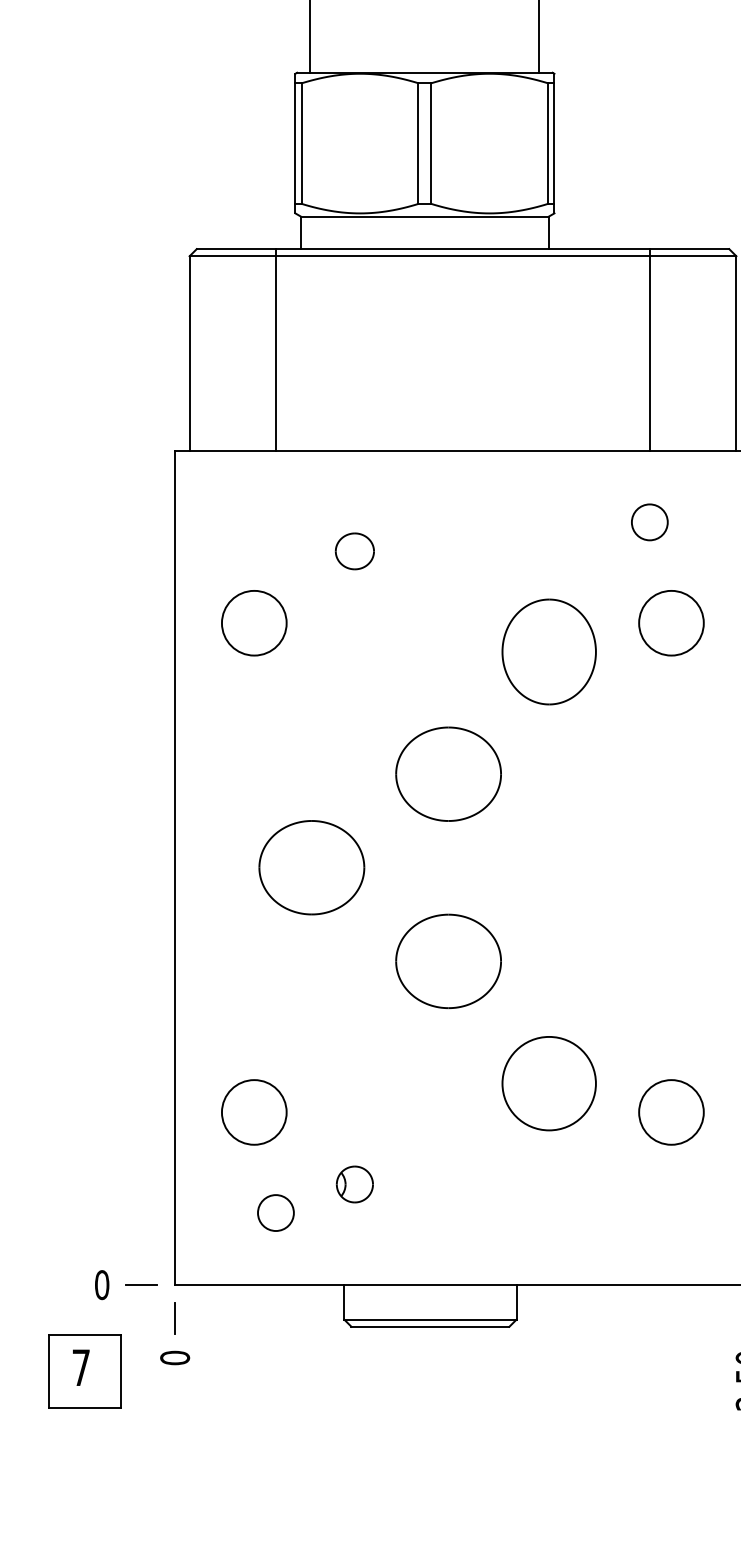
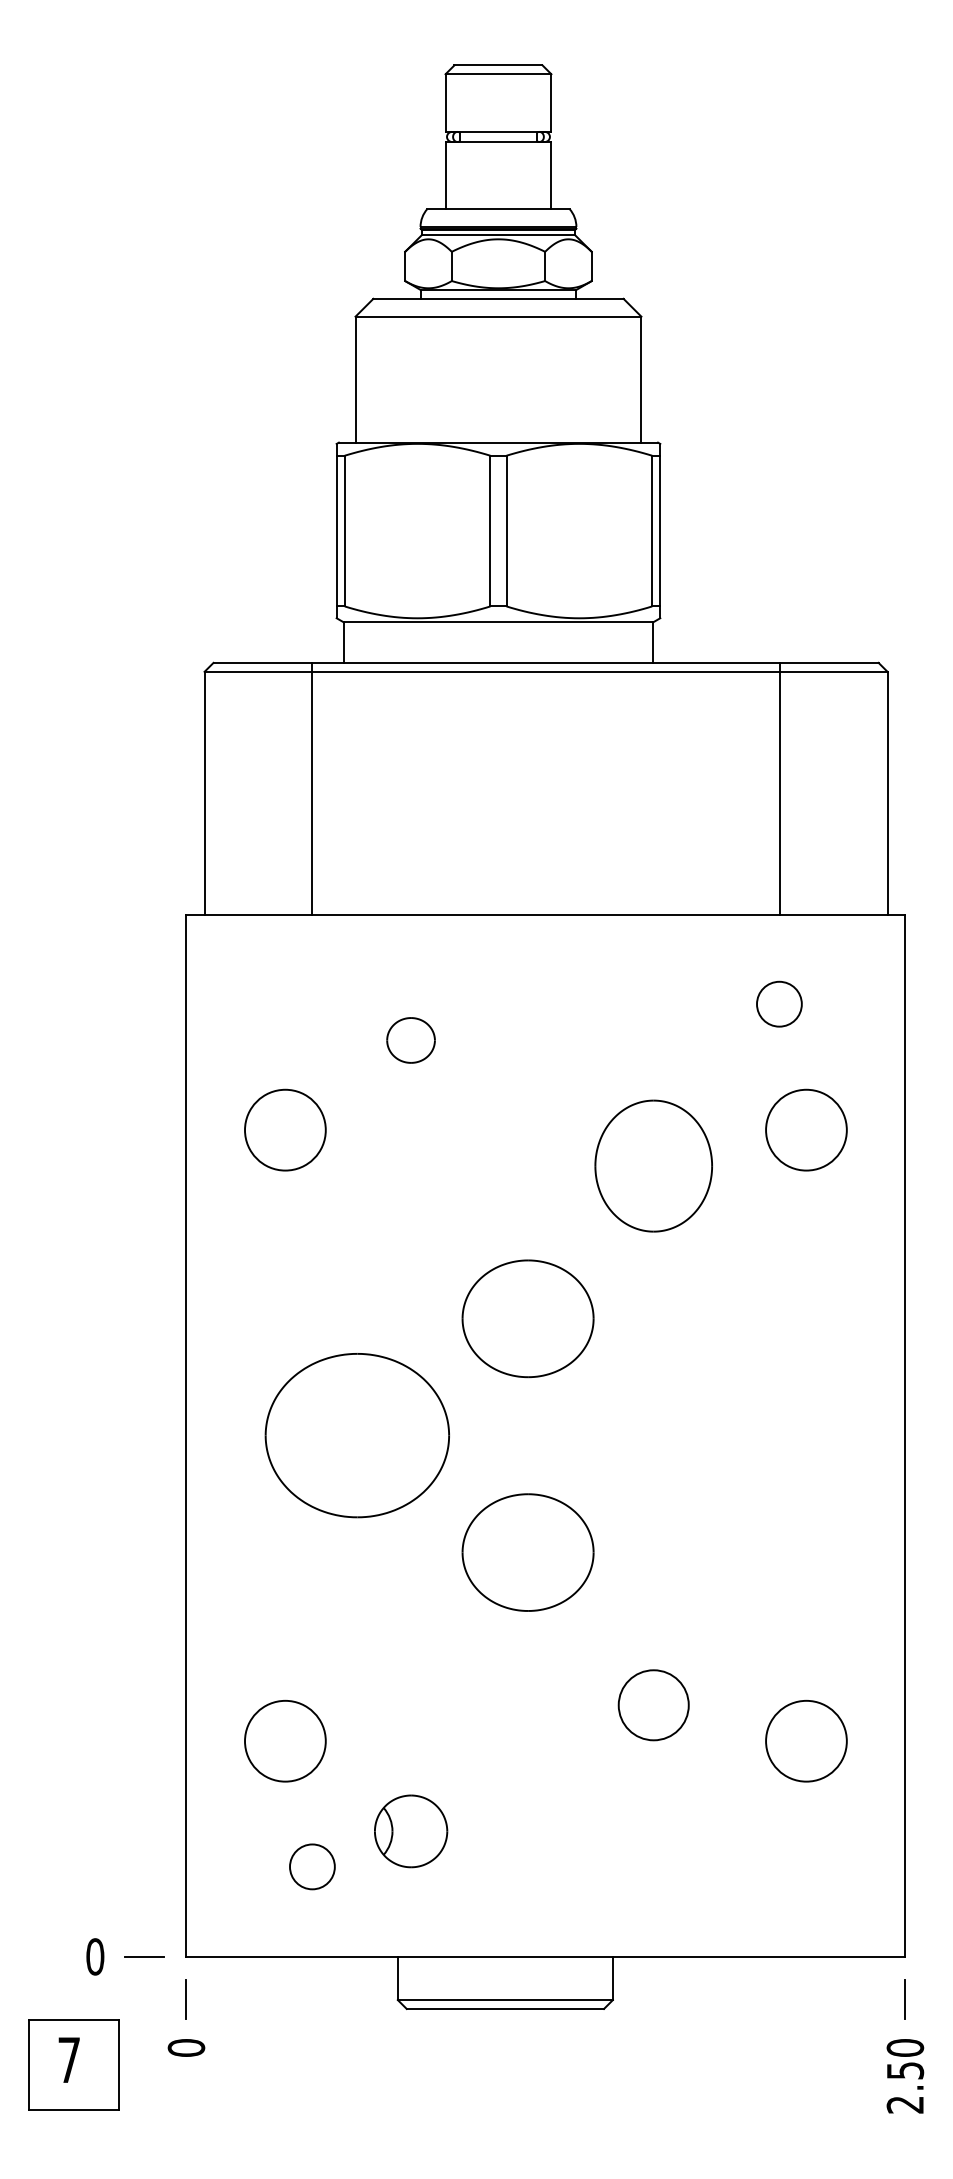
part: (311, 867) -> (356, 1435), size x1.4
circle: (549, 1083) -> (653, 1704), size x0.6
part: (354, 1183) -> (410, 1830), size x1.6

